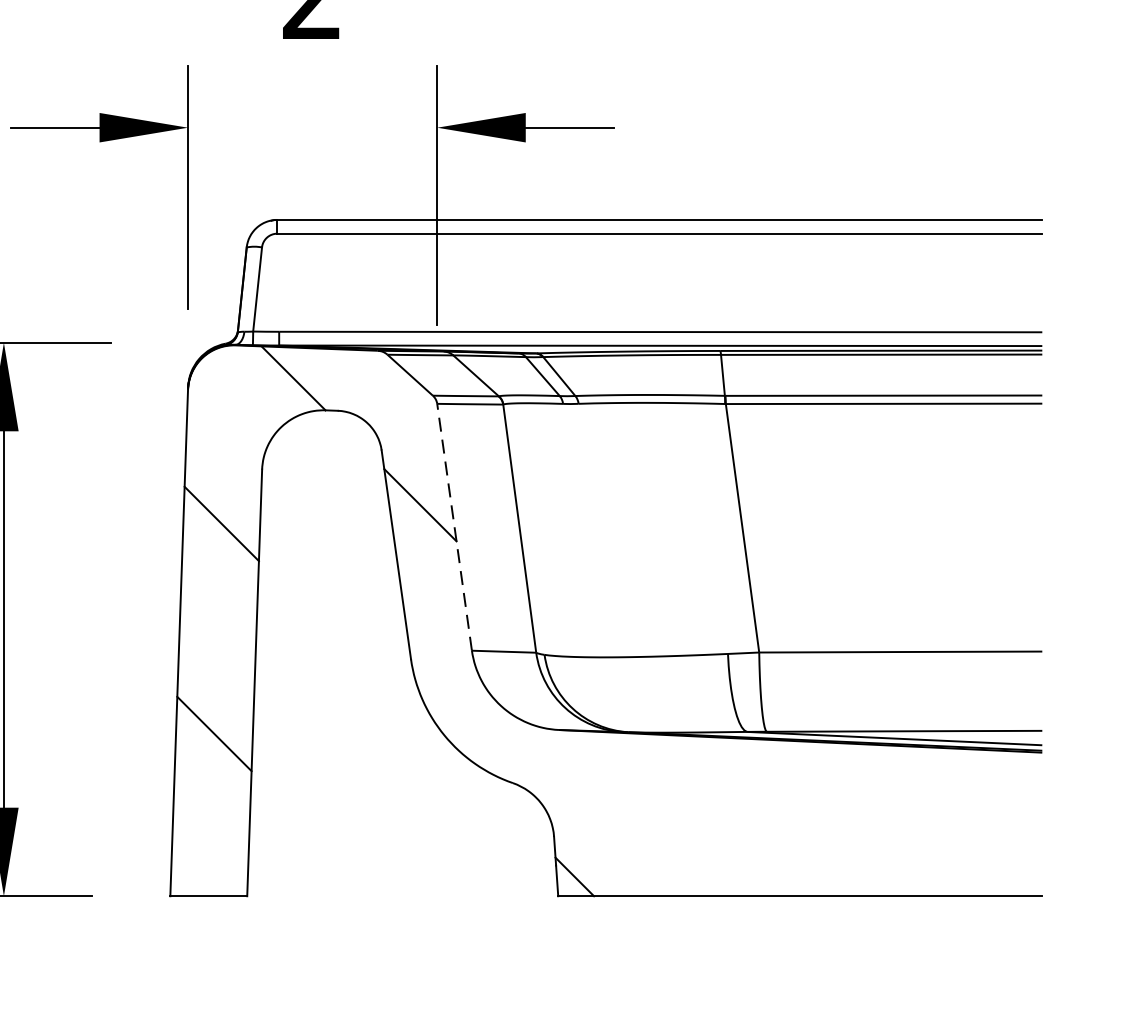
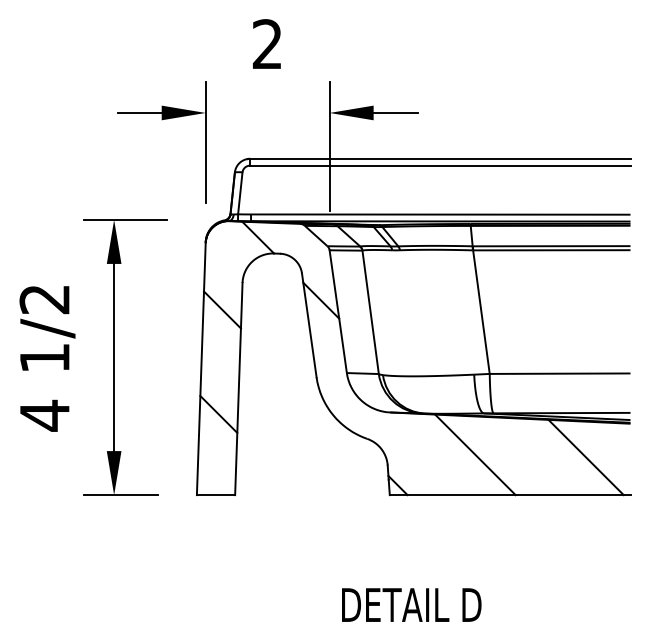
line: (455, 526) -> (338, 311), dashed -> solid
line: (730, 814) -> (475, 454), added
line: (951, 820) -> (585, 457), added

